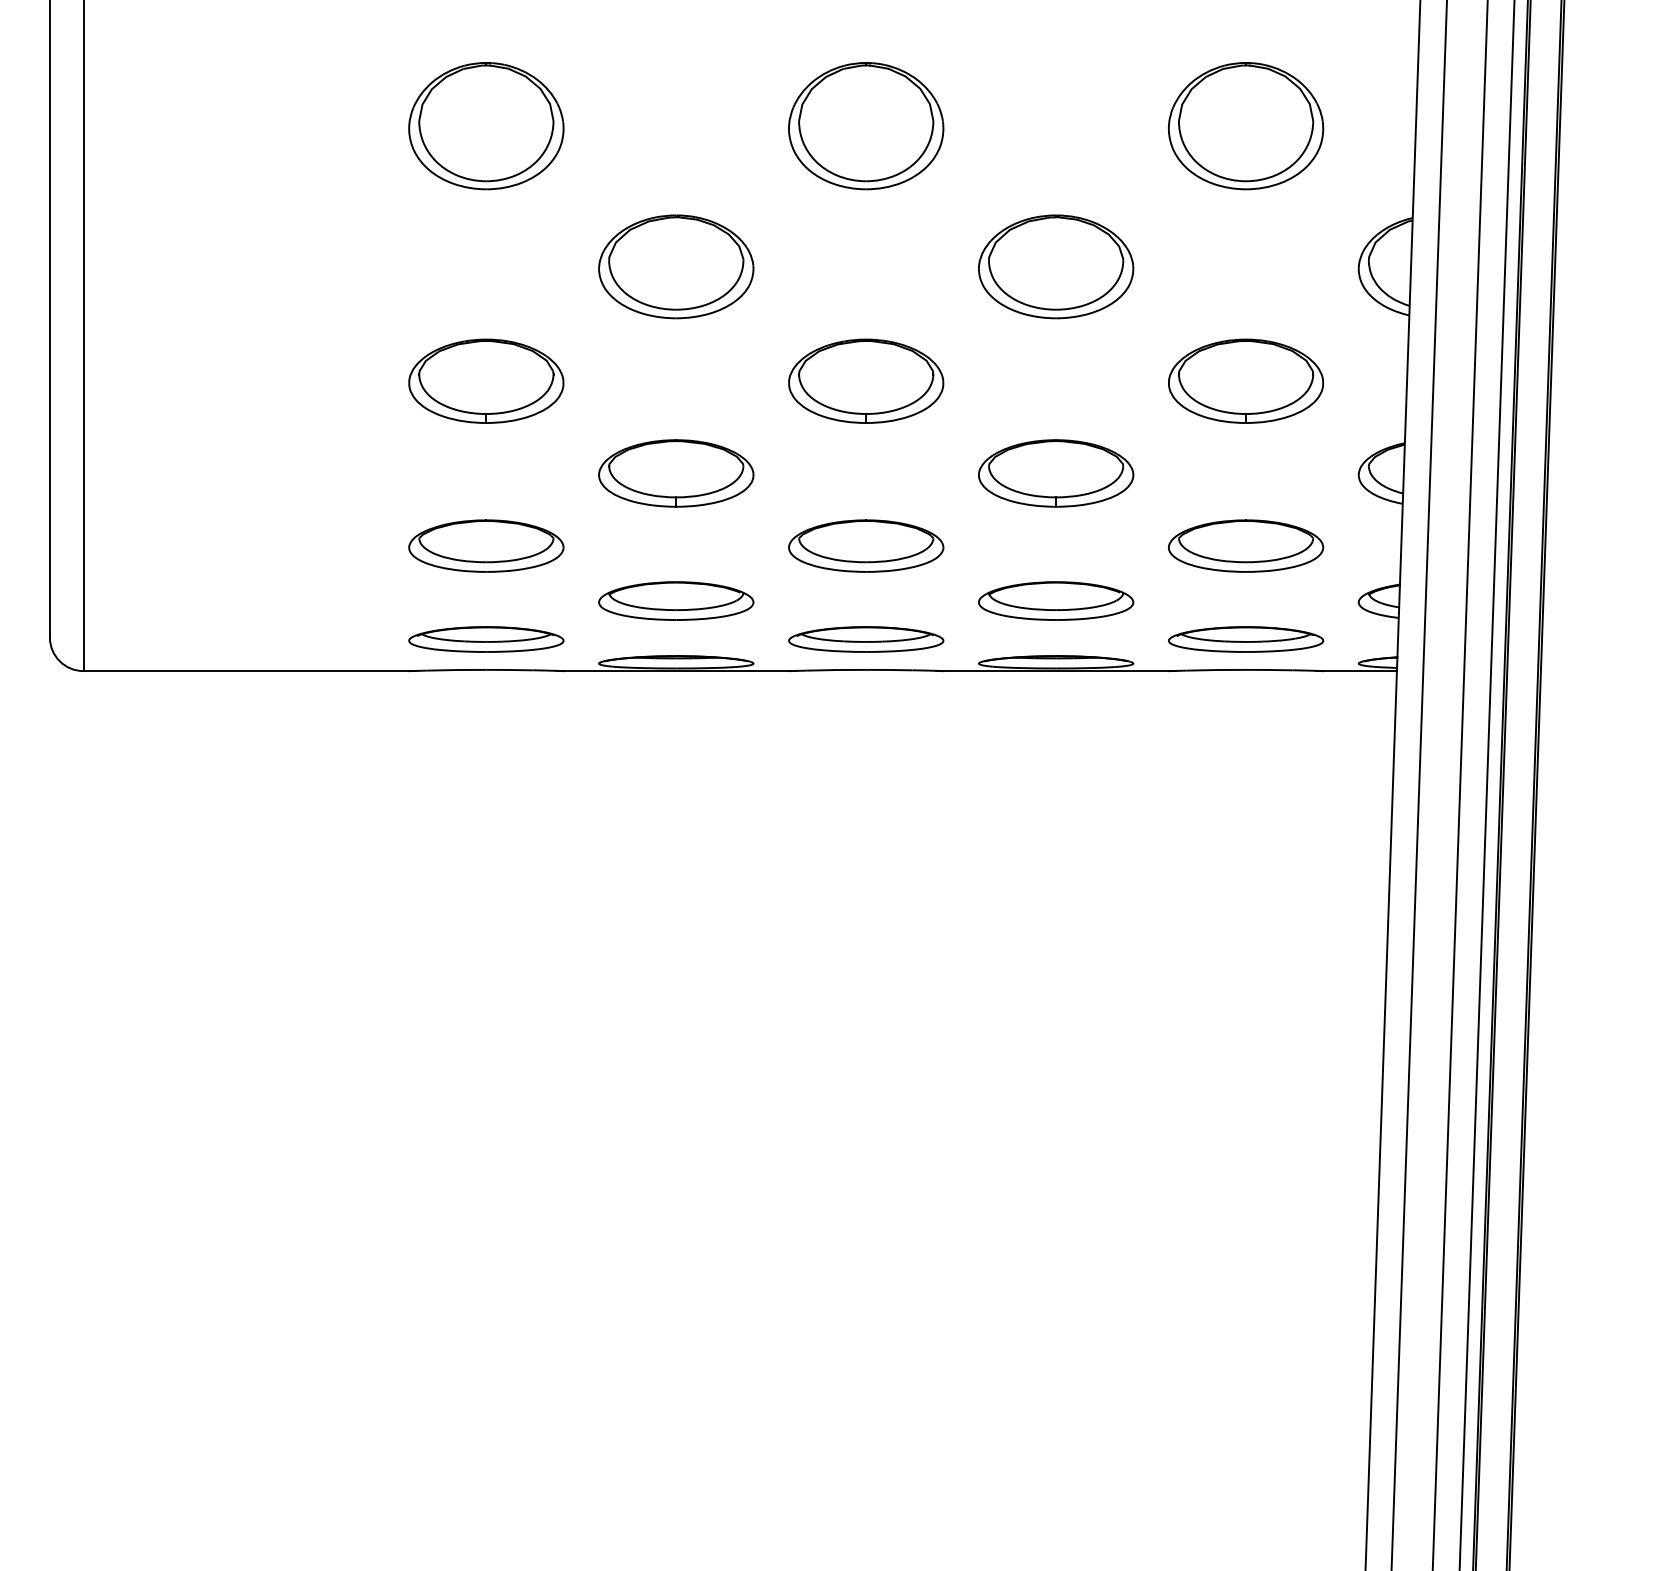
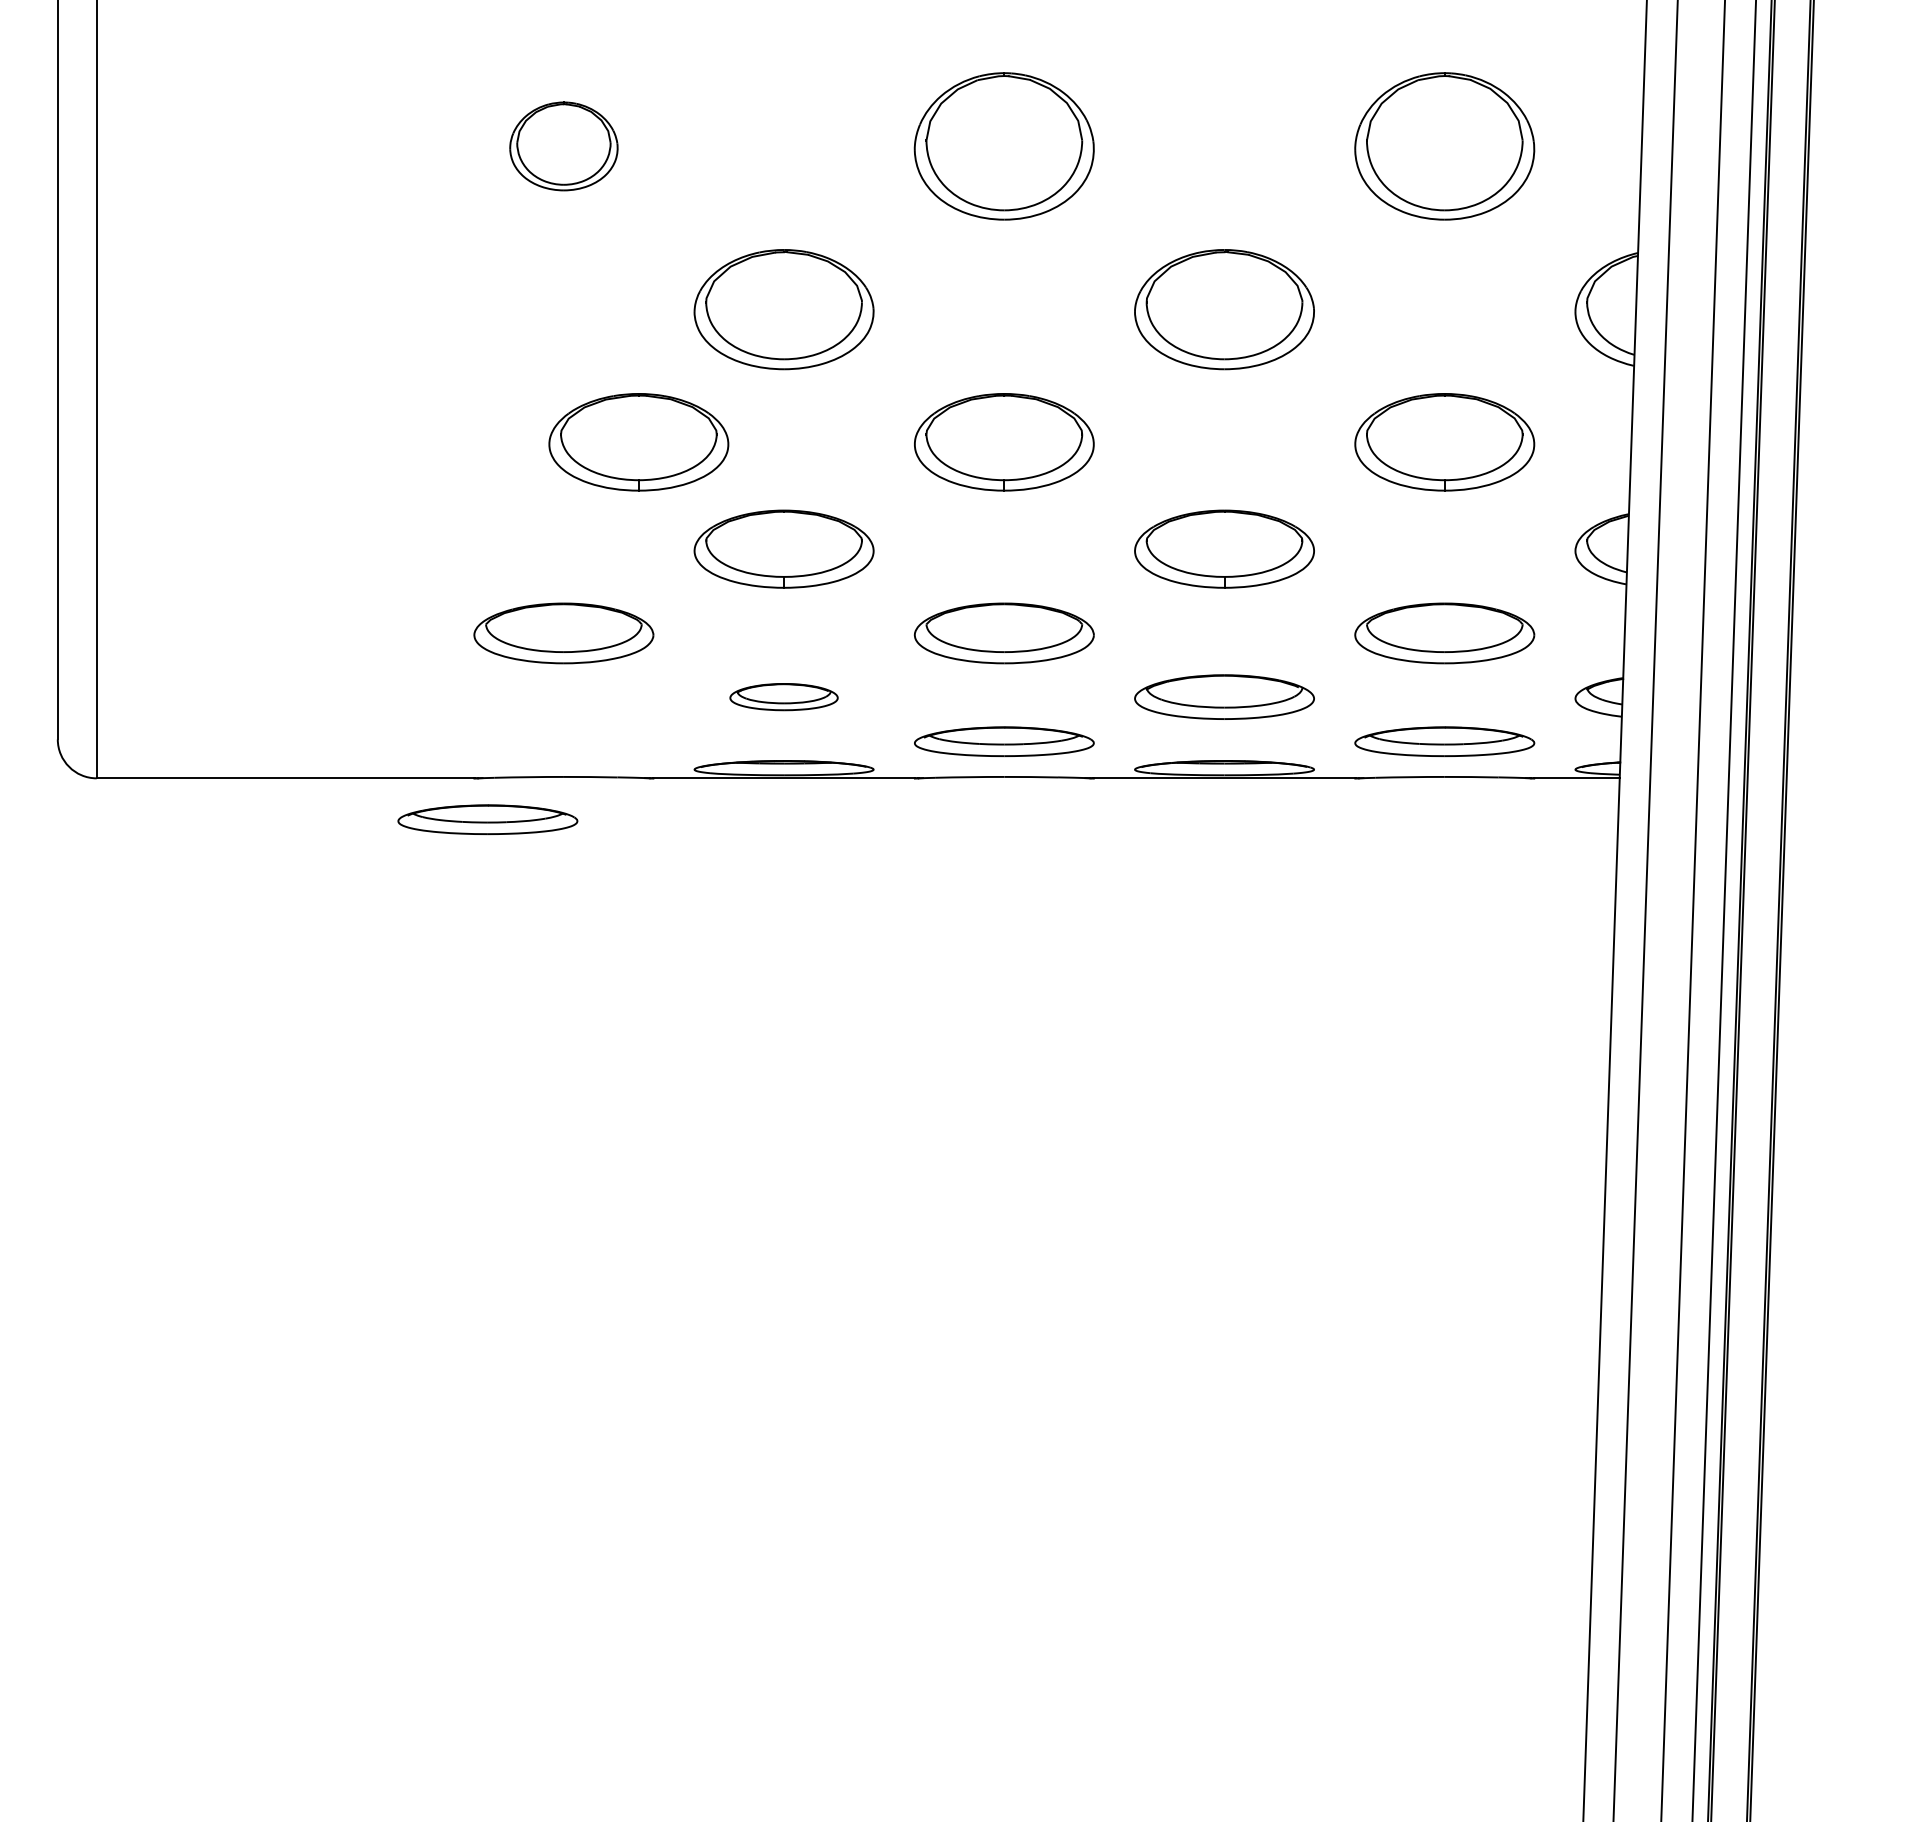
part: (486, 126) -> (563, 146), size x0.6
part: (486, 381) -> (638, 442), moved
part: (675, 600) -> (783, 696), size x0.6
part: (486, 639) -> (487, 819), moved

